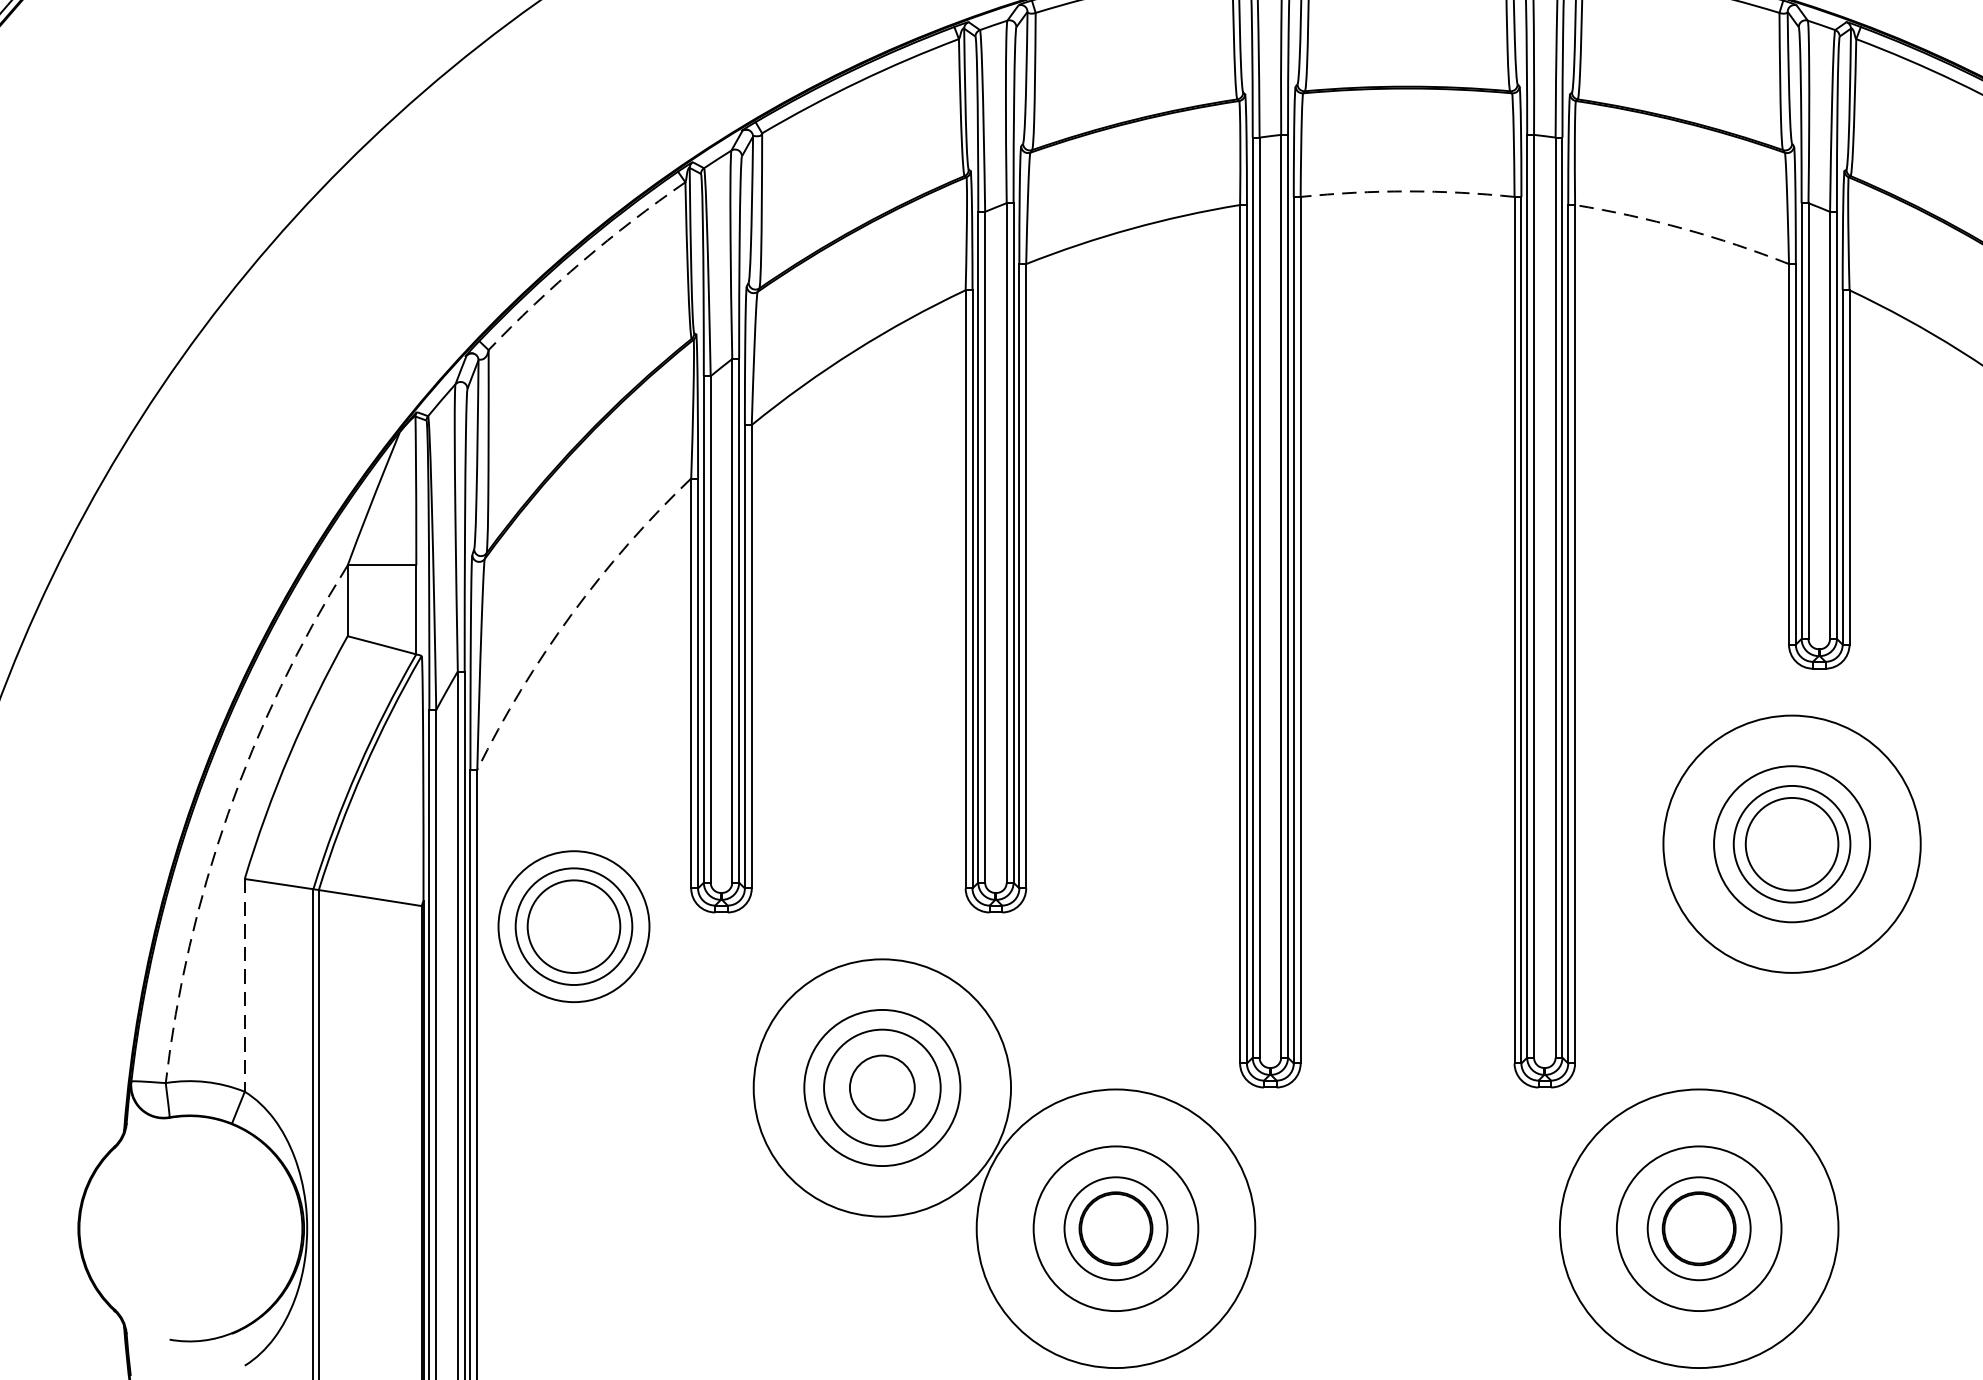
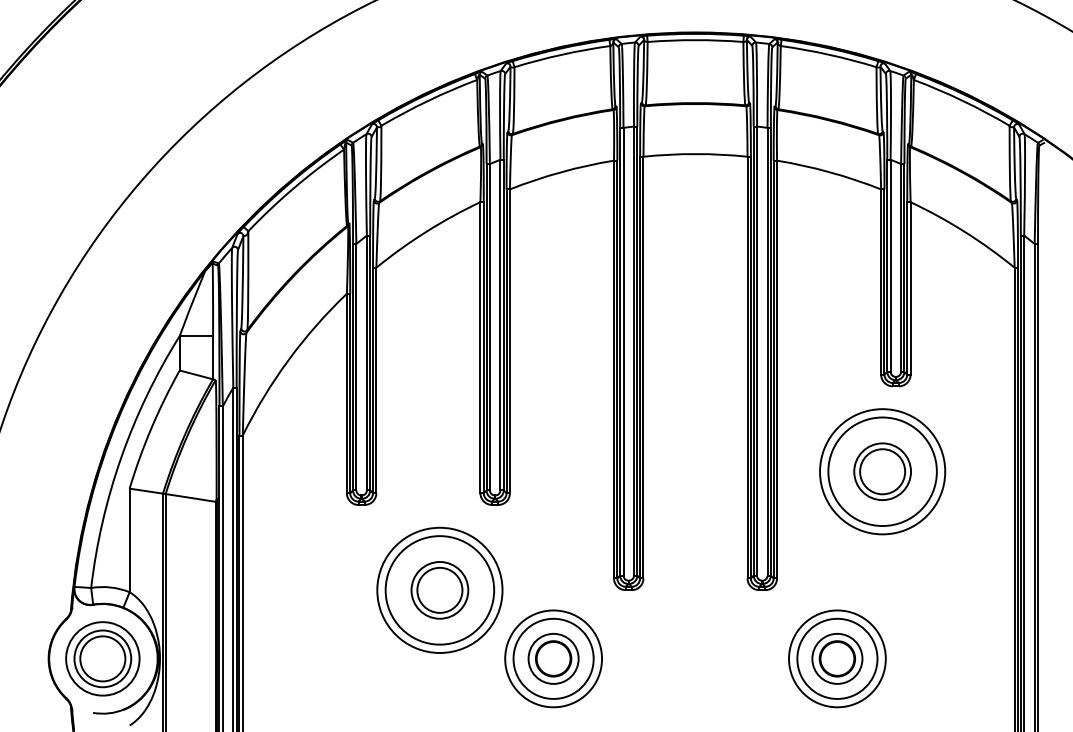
arc: (1407, 192) -> (695, 154), dashed -> solid
arc: (1682, 229) -> (829, 172), dashed -> solid
arc: (583, 262) -> (294, 188), dashed -> solid
arc: (571, 615) -> (288, 360), dashed -> solid
arc: (228, 814) -> (121, 457), dashed -> solid
circle: (1791, 843) -> (882, 471), size x1.43
part: (573, 925) -> (102, 658), moved
line: (244, 985) -> (129, 540), dashed -> solid
circle: (881, 1086) -> (439, 589), size x1.43
circle: (881, 1088) -> (439, 590), size x1.43
circle: (1115, 1227) -> (553, 658), size x0.71
circle: (1699, 1227) -> (837, 658), size x0.71

